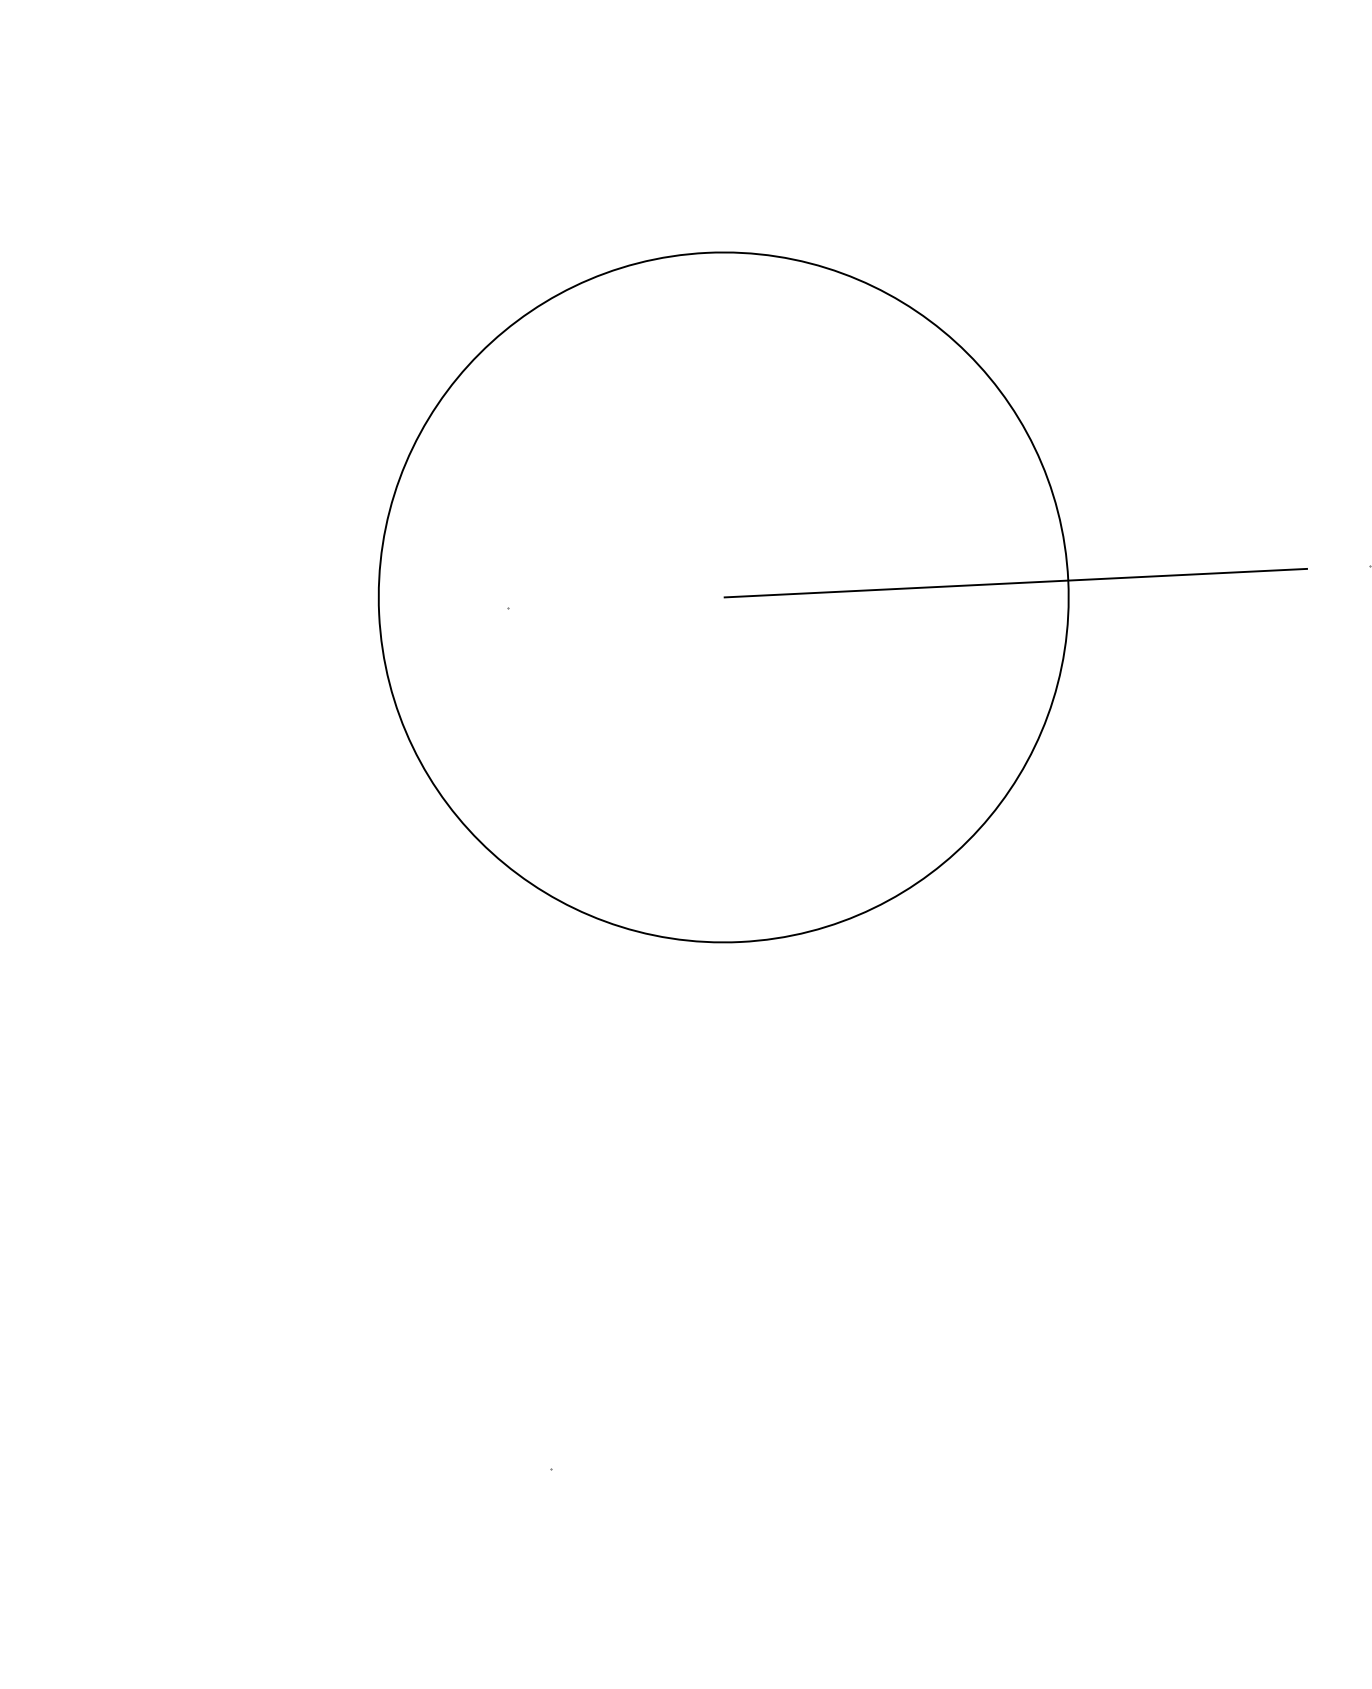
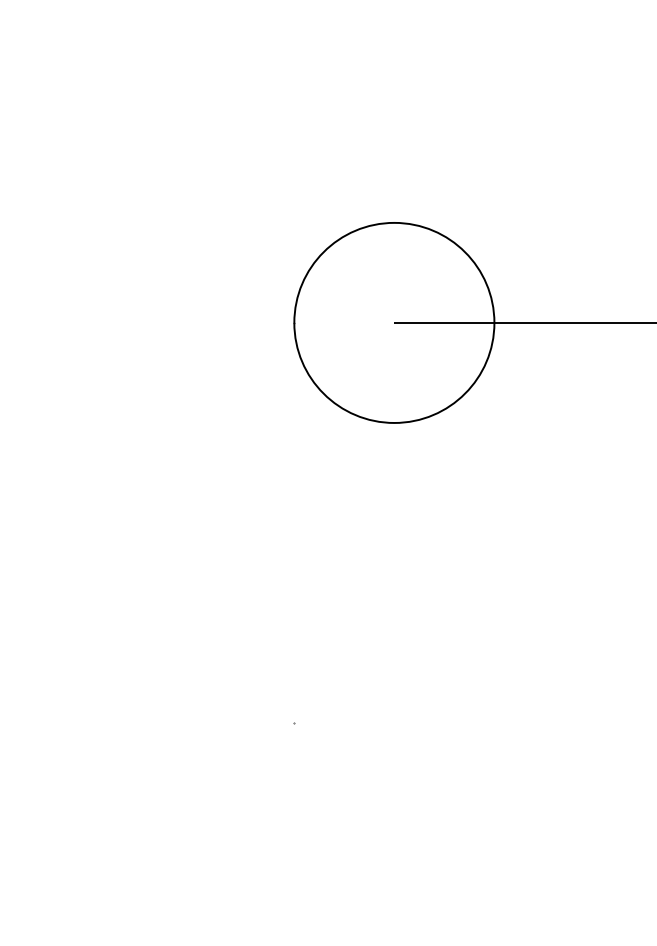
circle: (723, 596) -> (394, 322), size x0.62

